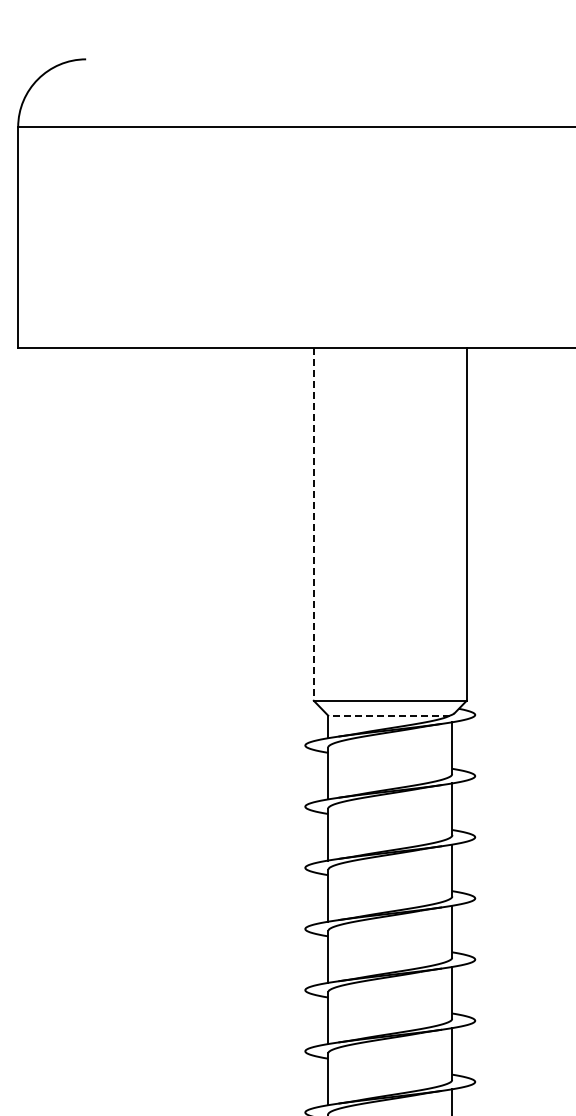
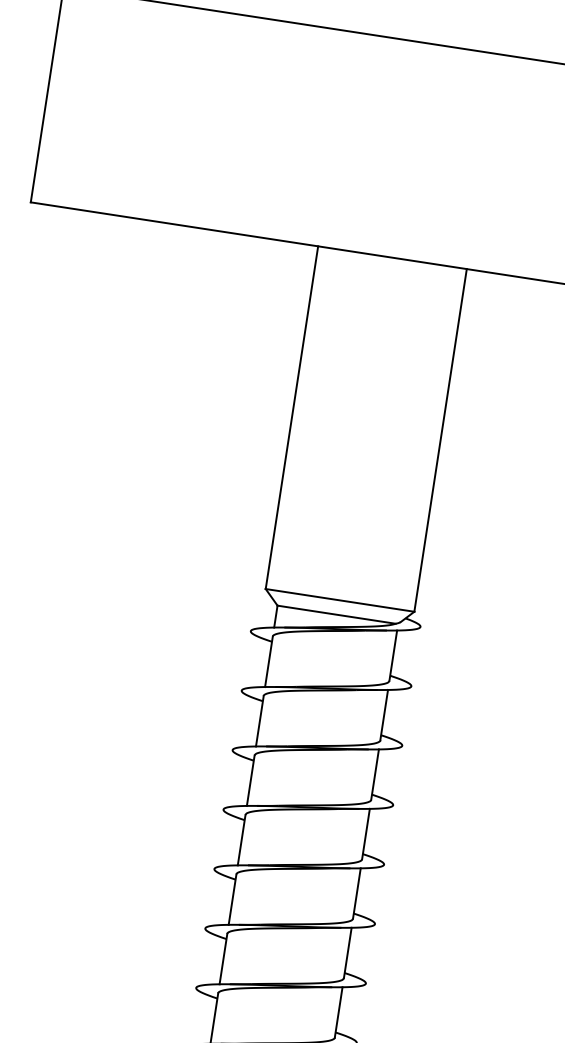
line: (313, 524) -> (291, 417), dashed -> solid
line: (389, 715) -> (337, 614), dashed -> solid

